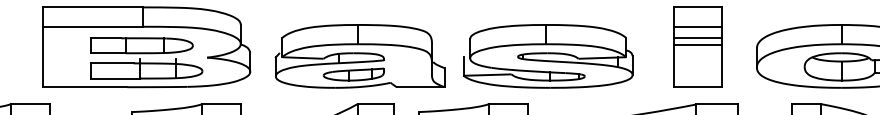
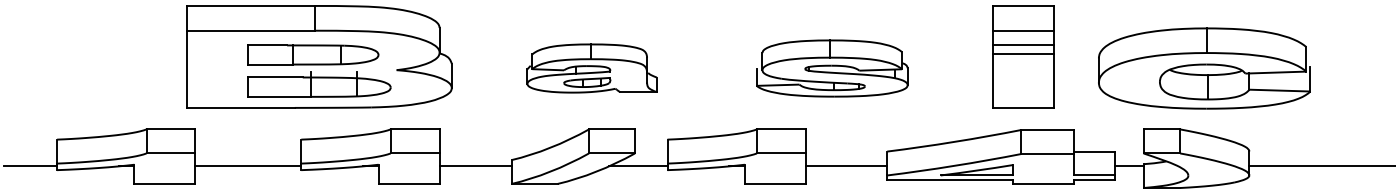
part: (359, 56) -> (591, 68), size x0.6
part: (547, 56) -> (831, 68), size x0.7

